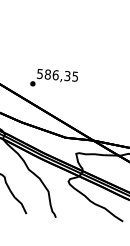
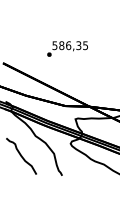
text: (54, 78) -> (67, 48), moved

